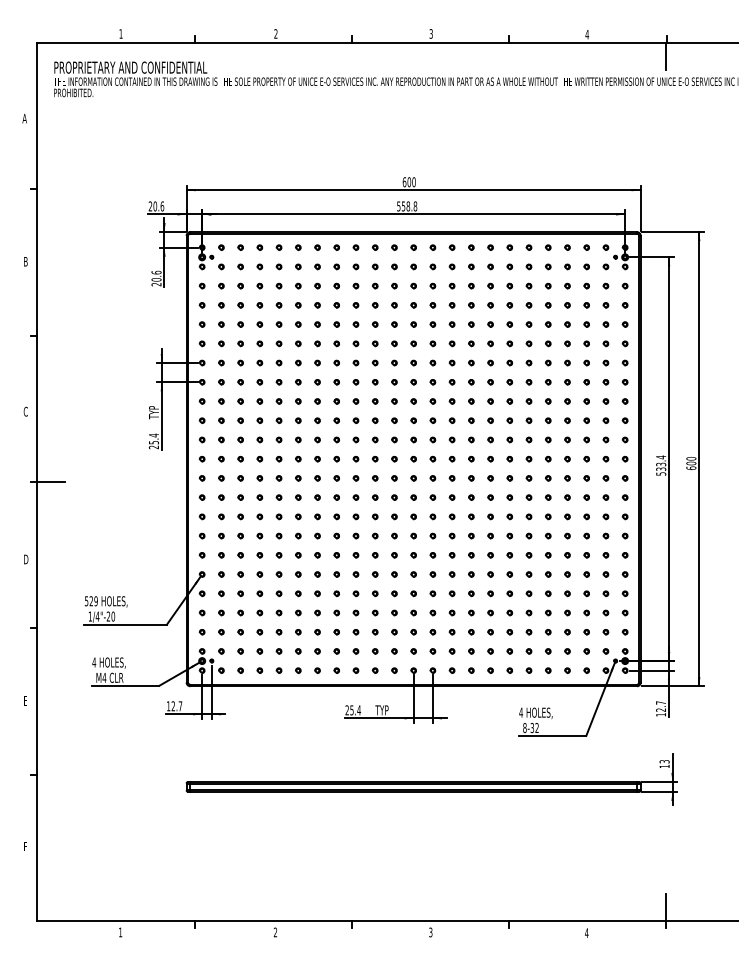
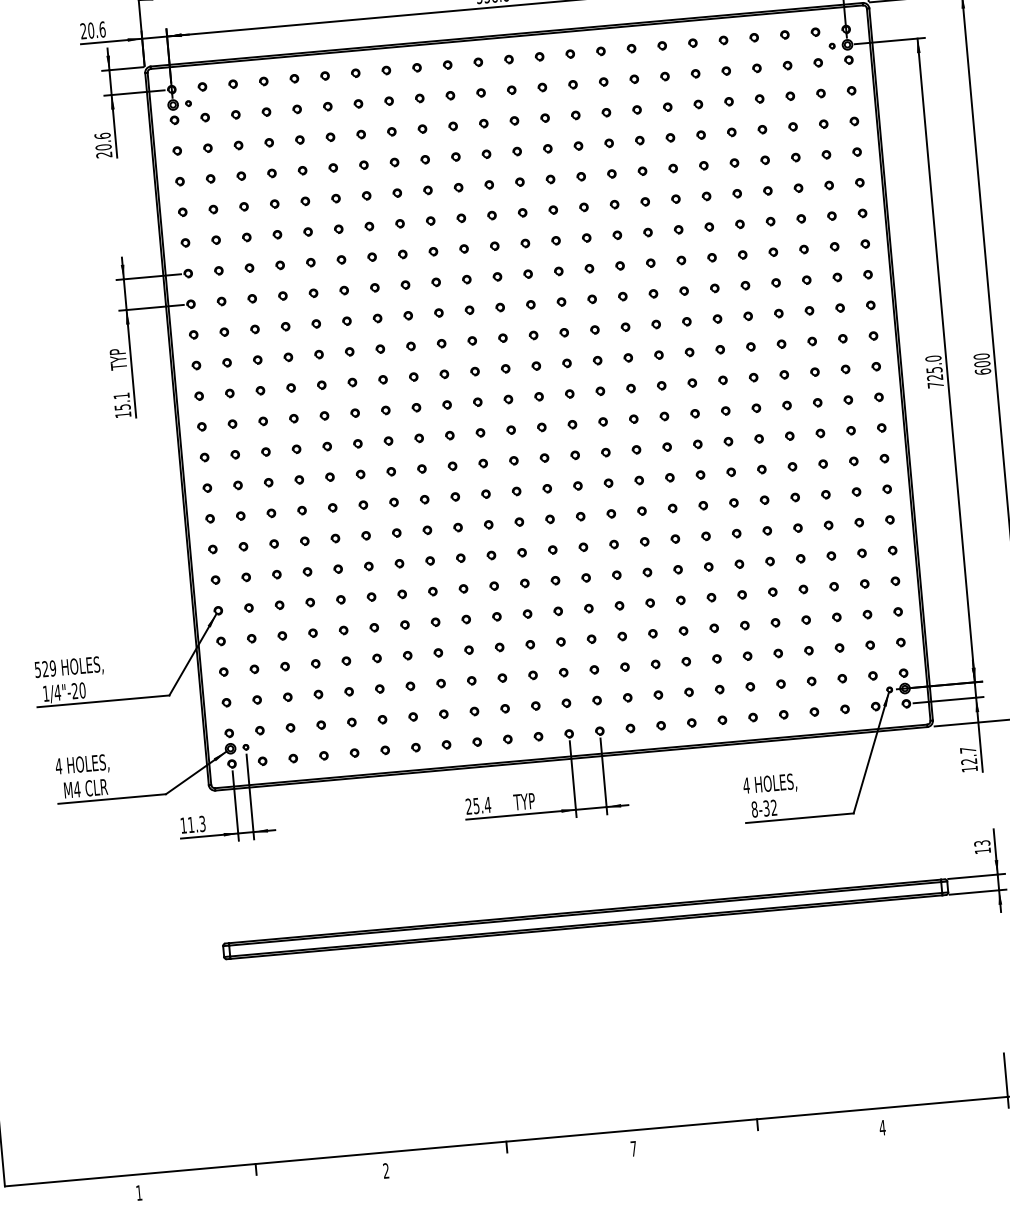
text: (153, 441) -> (121, 405), 25.4 -> 15.1
text: (661, 465) -> (935, 371), 533.4 -> 725.0
text: (176, 706) -> (196, 824), 12.7 -> 11.3
text: (430, 932) -> (633, 1148), 3 -> 7

